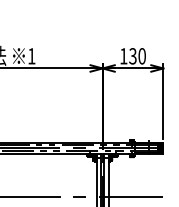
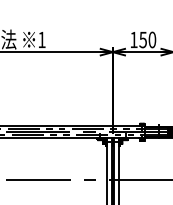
text: (132, 56) -> (142, 40), 130 -> 150

